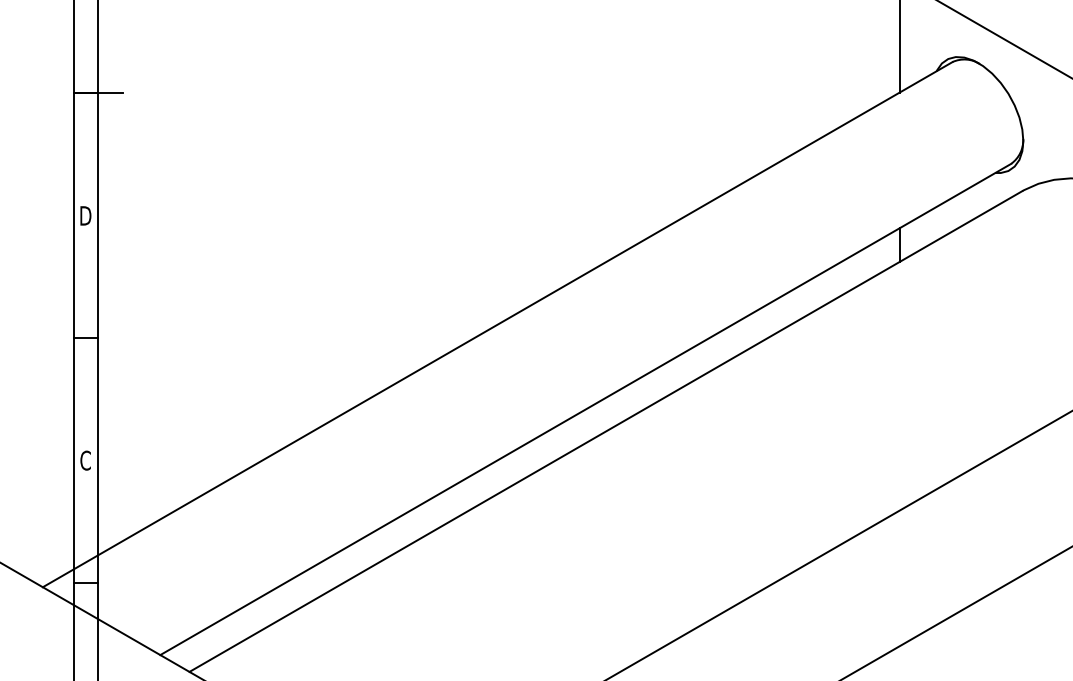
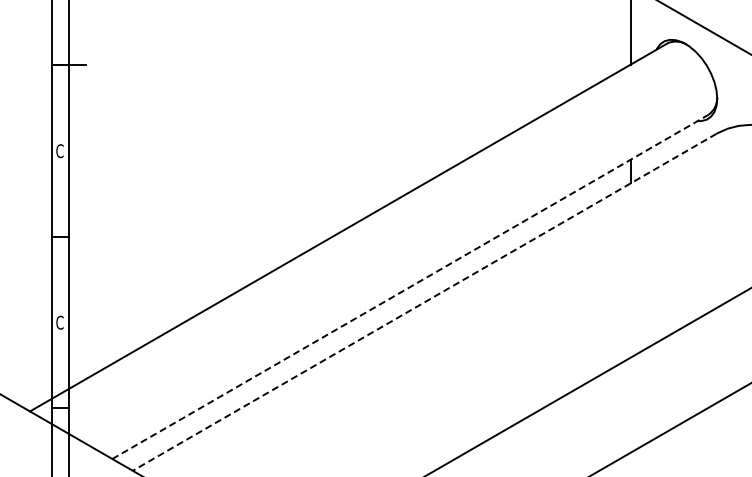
text: (84, 216) -> (59, 151), D -> C
line: (585, 408) -> (410, 286), solid -> dashed
line: (605, 431) -> (424, 302), solid -> dashed

